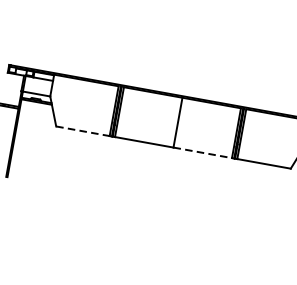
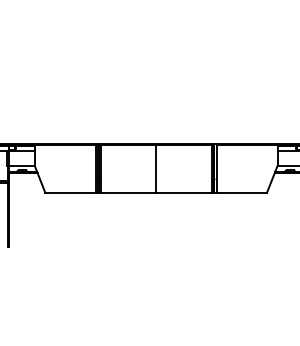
line: (83, 131) -> (71, 192), dashed -> solid
line: (202, 152) -> (183, 192), dashed -> solid

